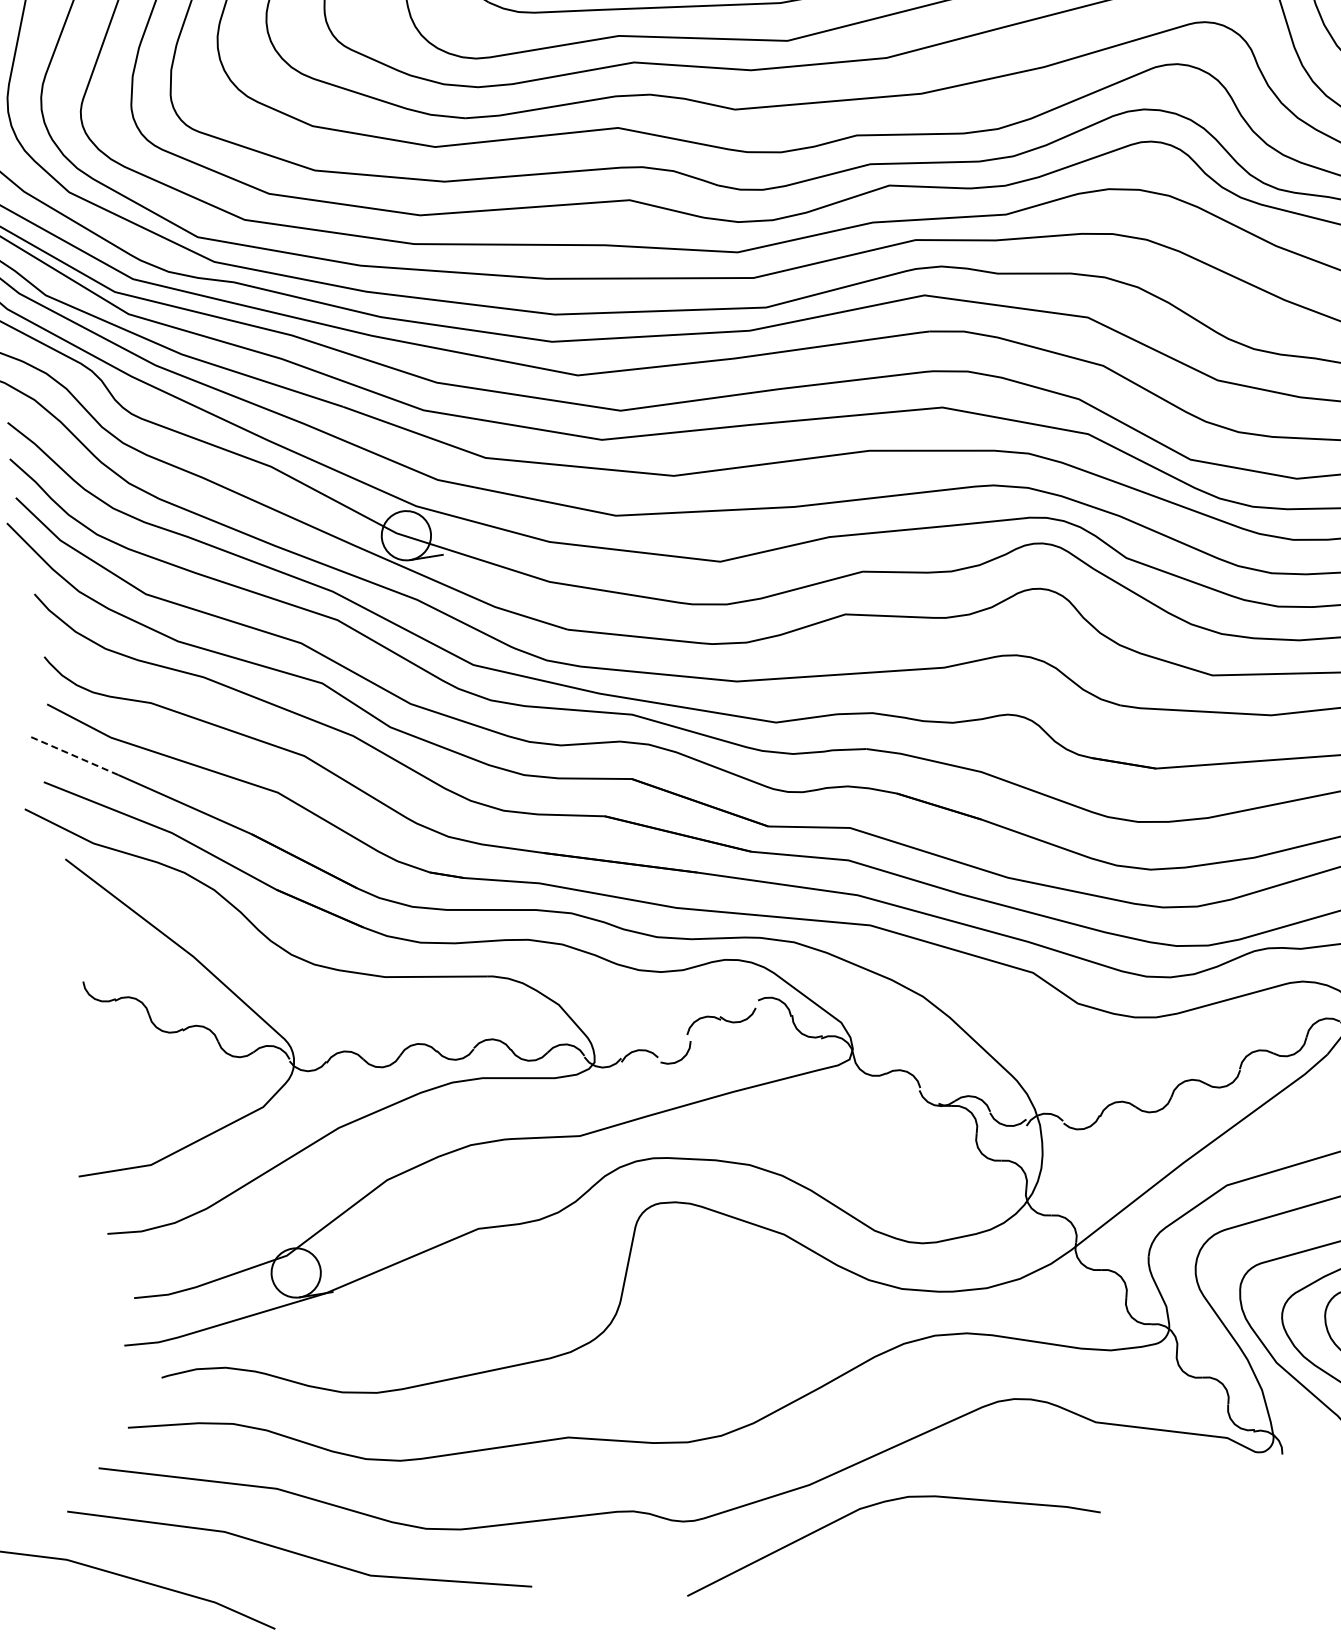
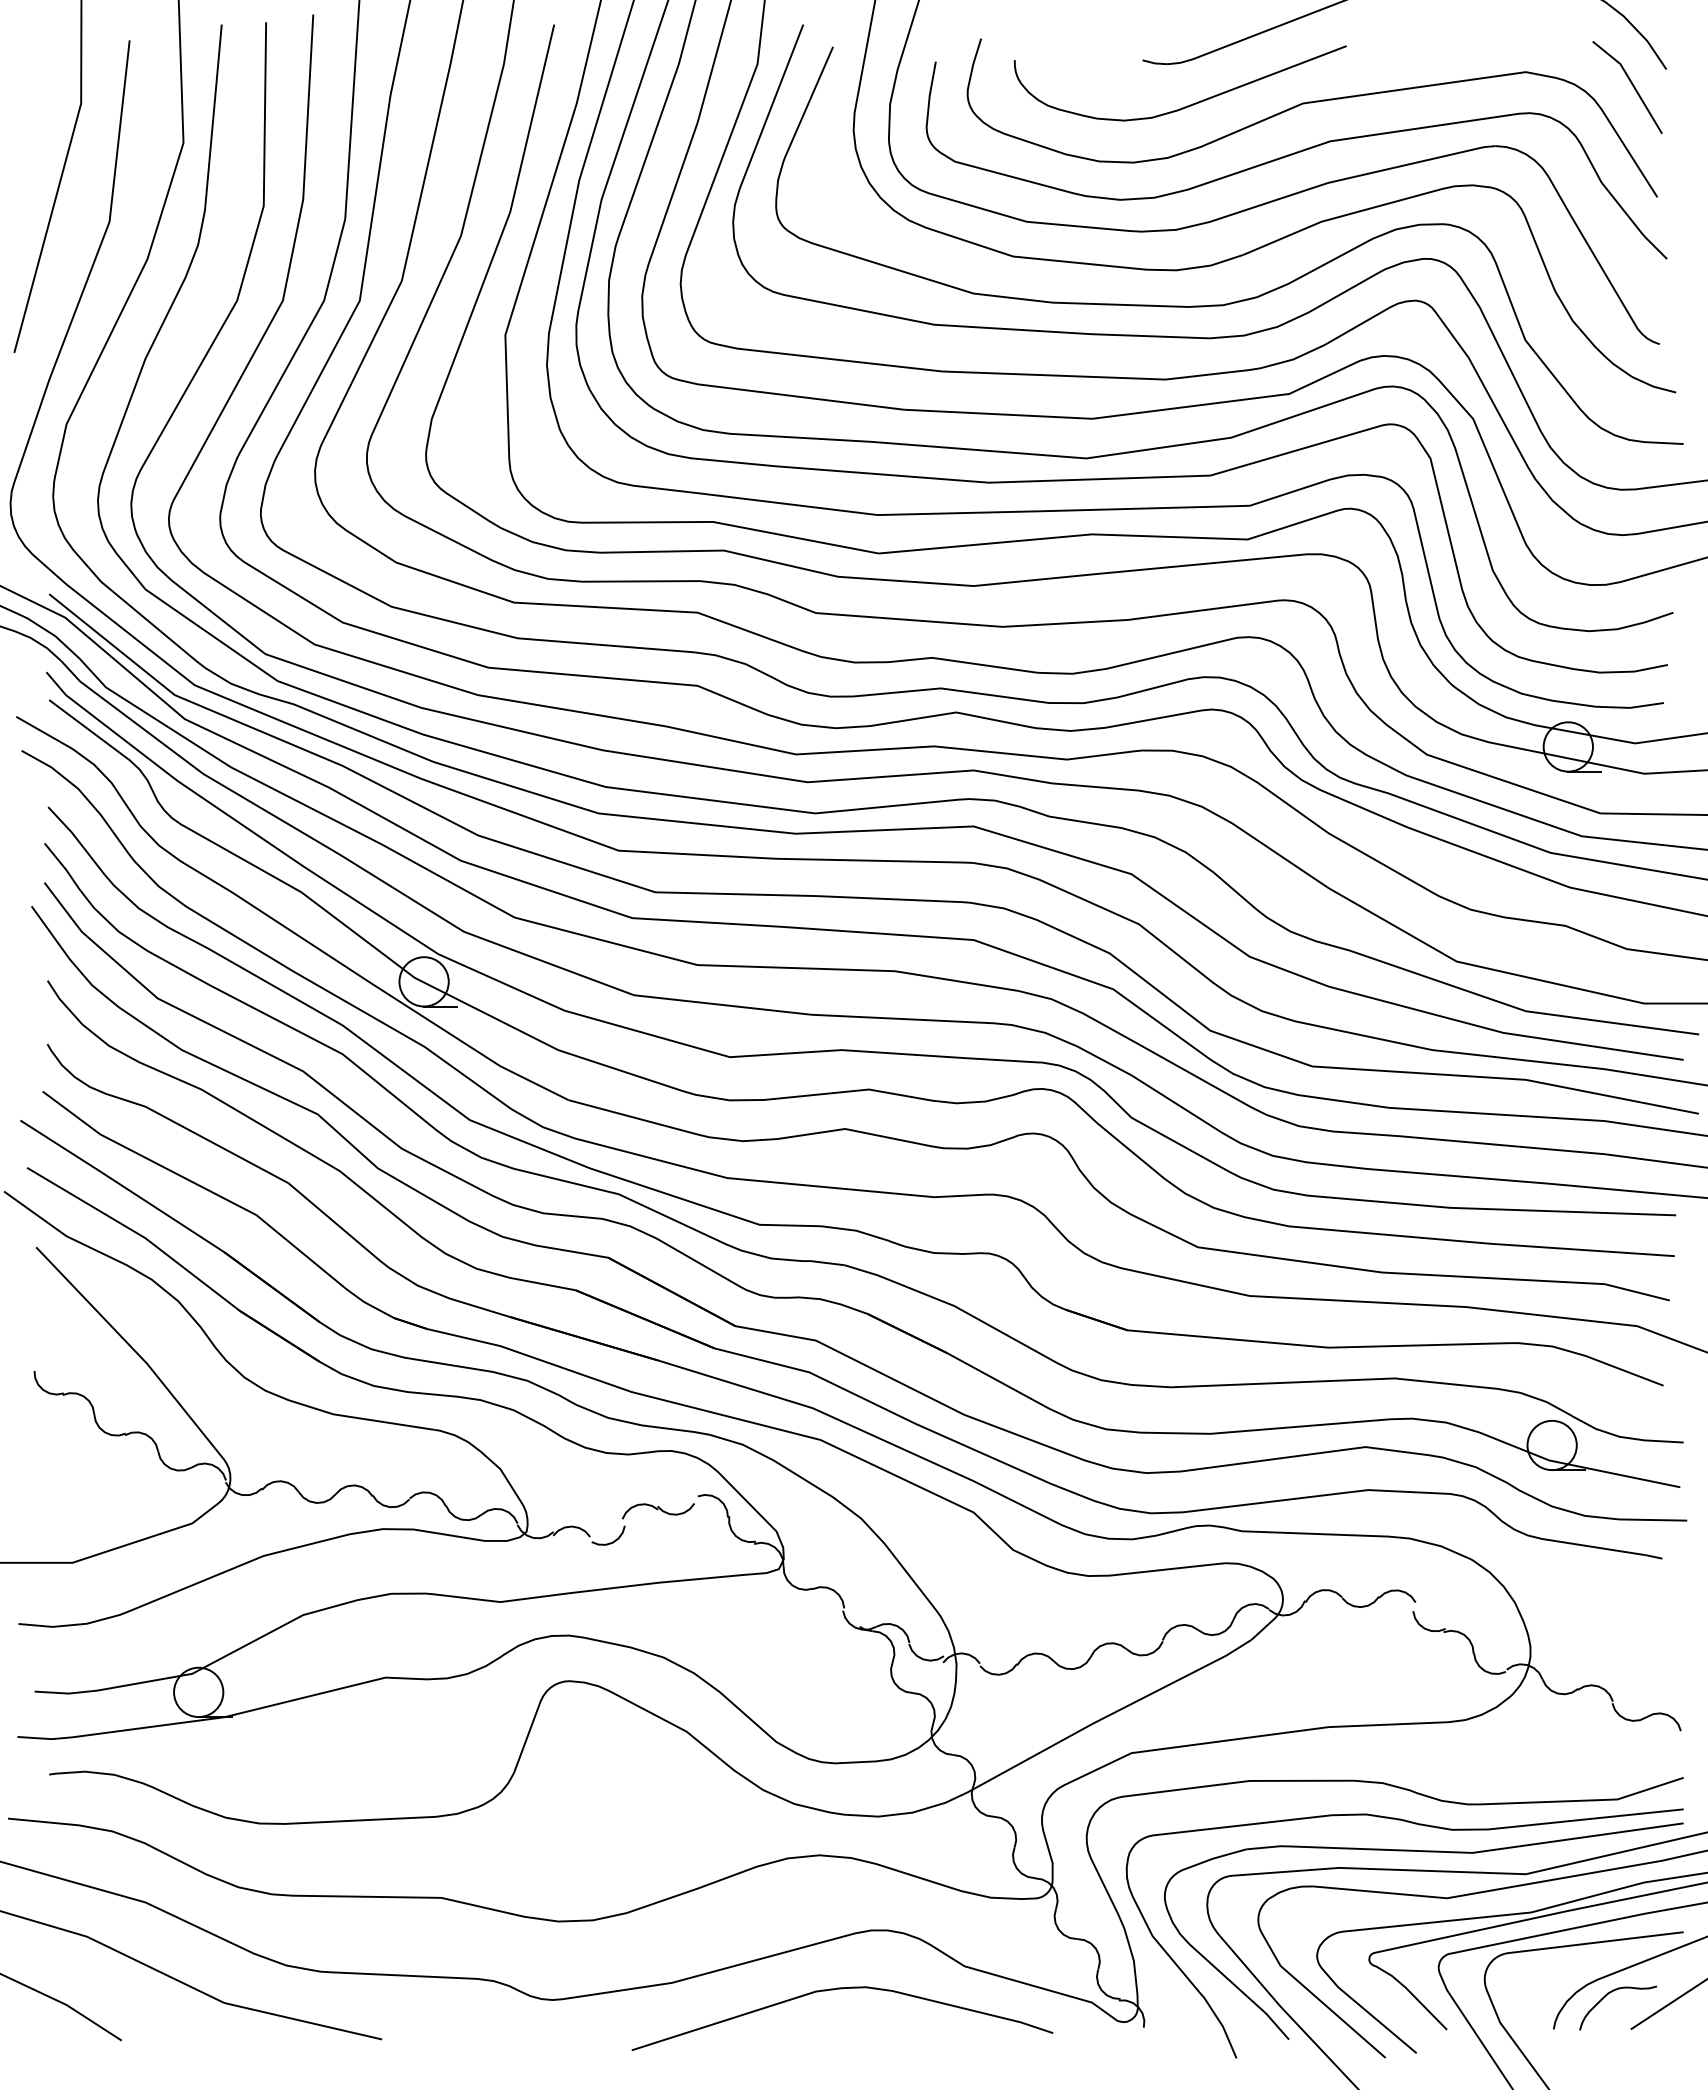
line: (73, 755) -> (60, 1146), dashed -> solid
curve: (885, 1502) -> (842, 1989), moved

